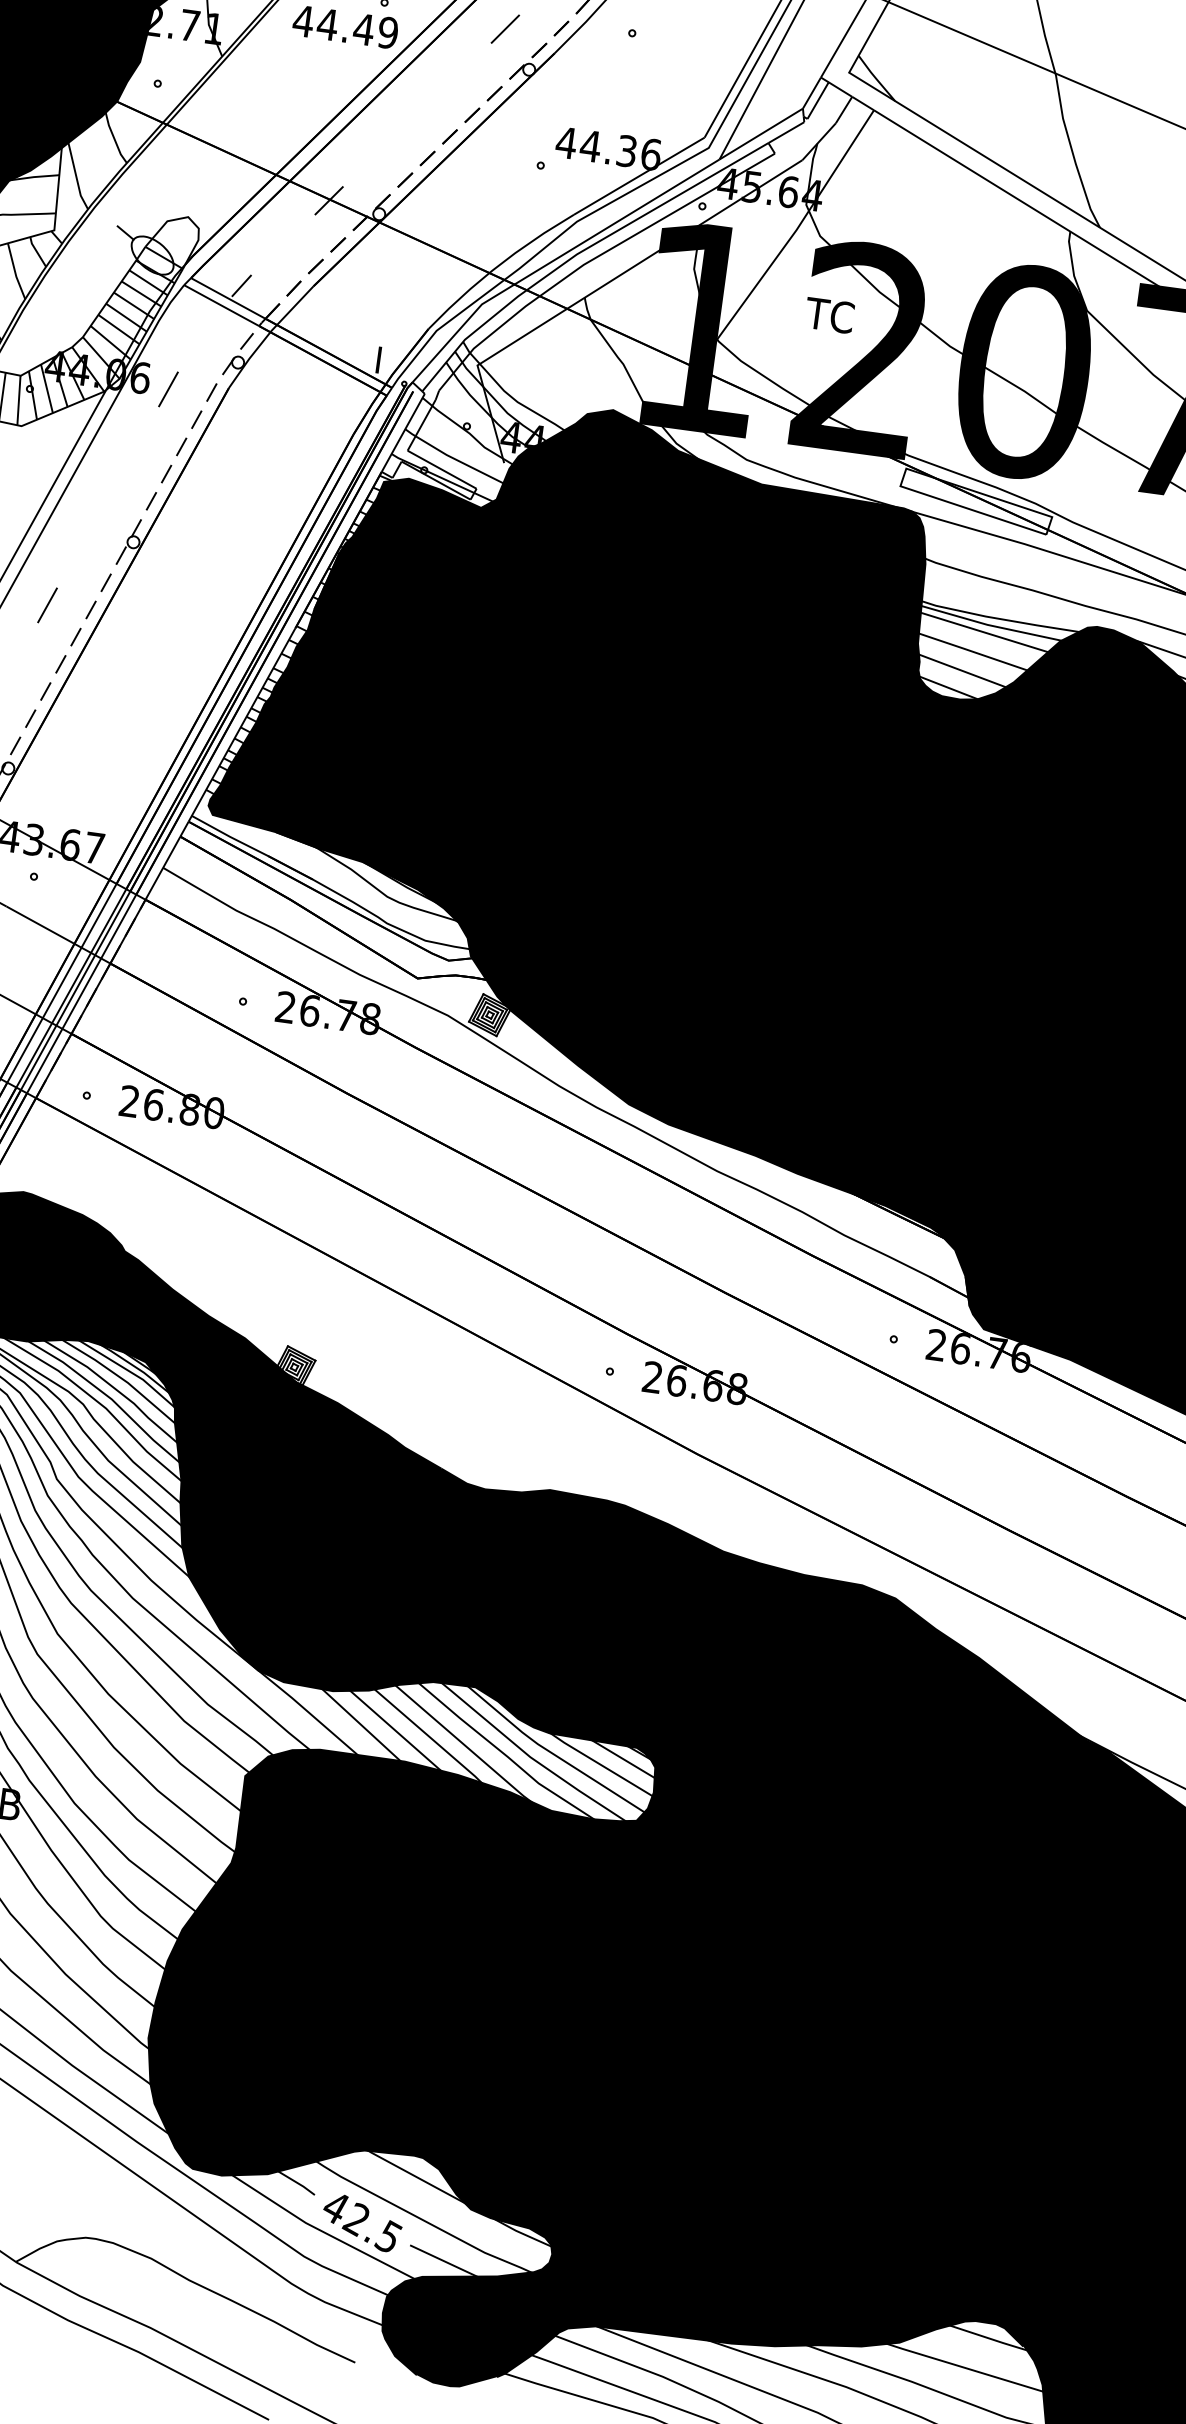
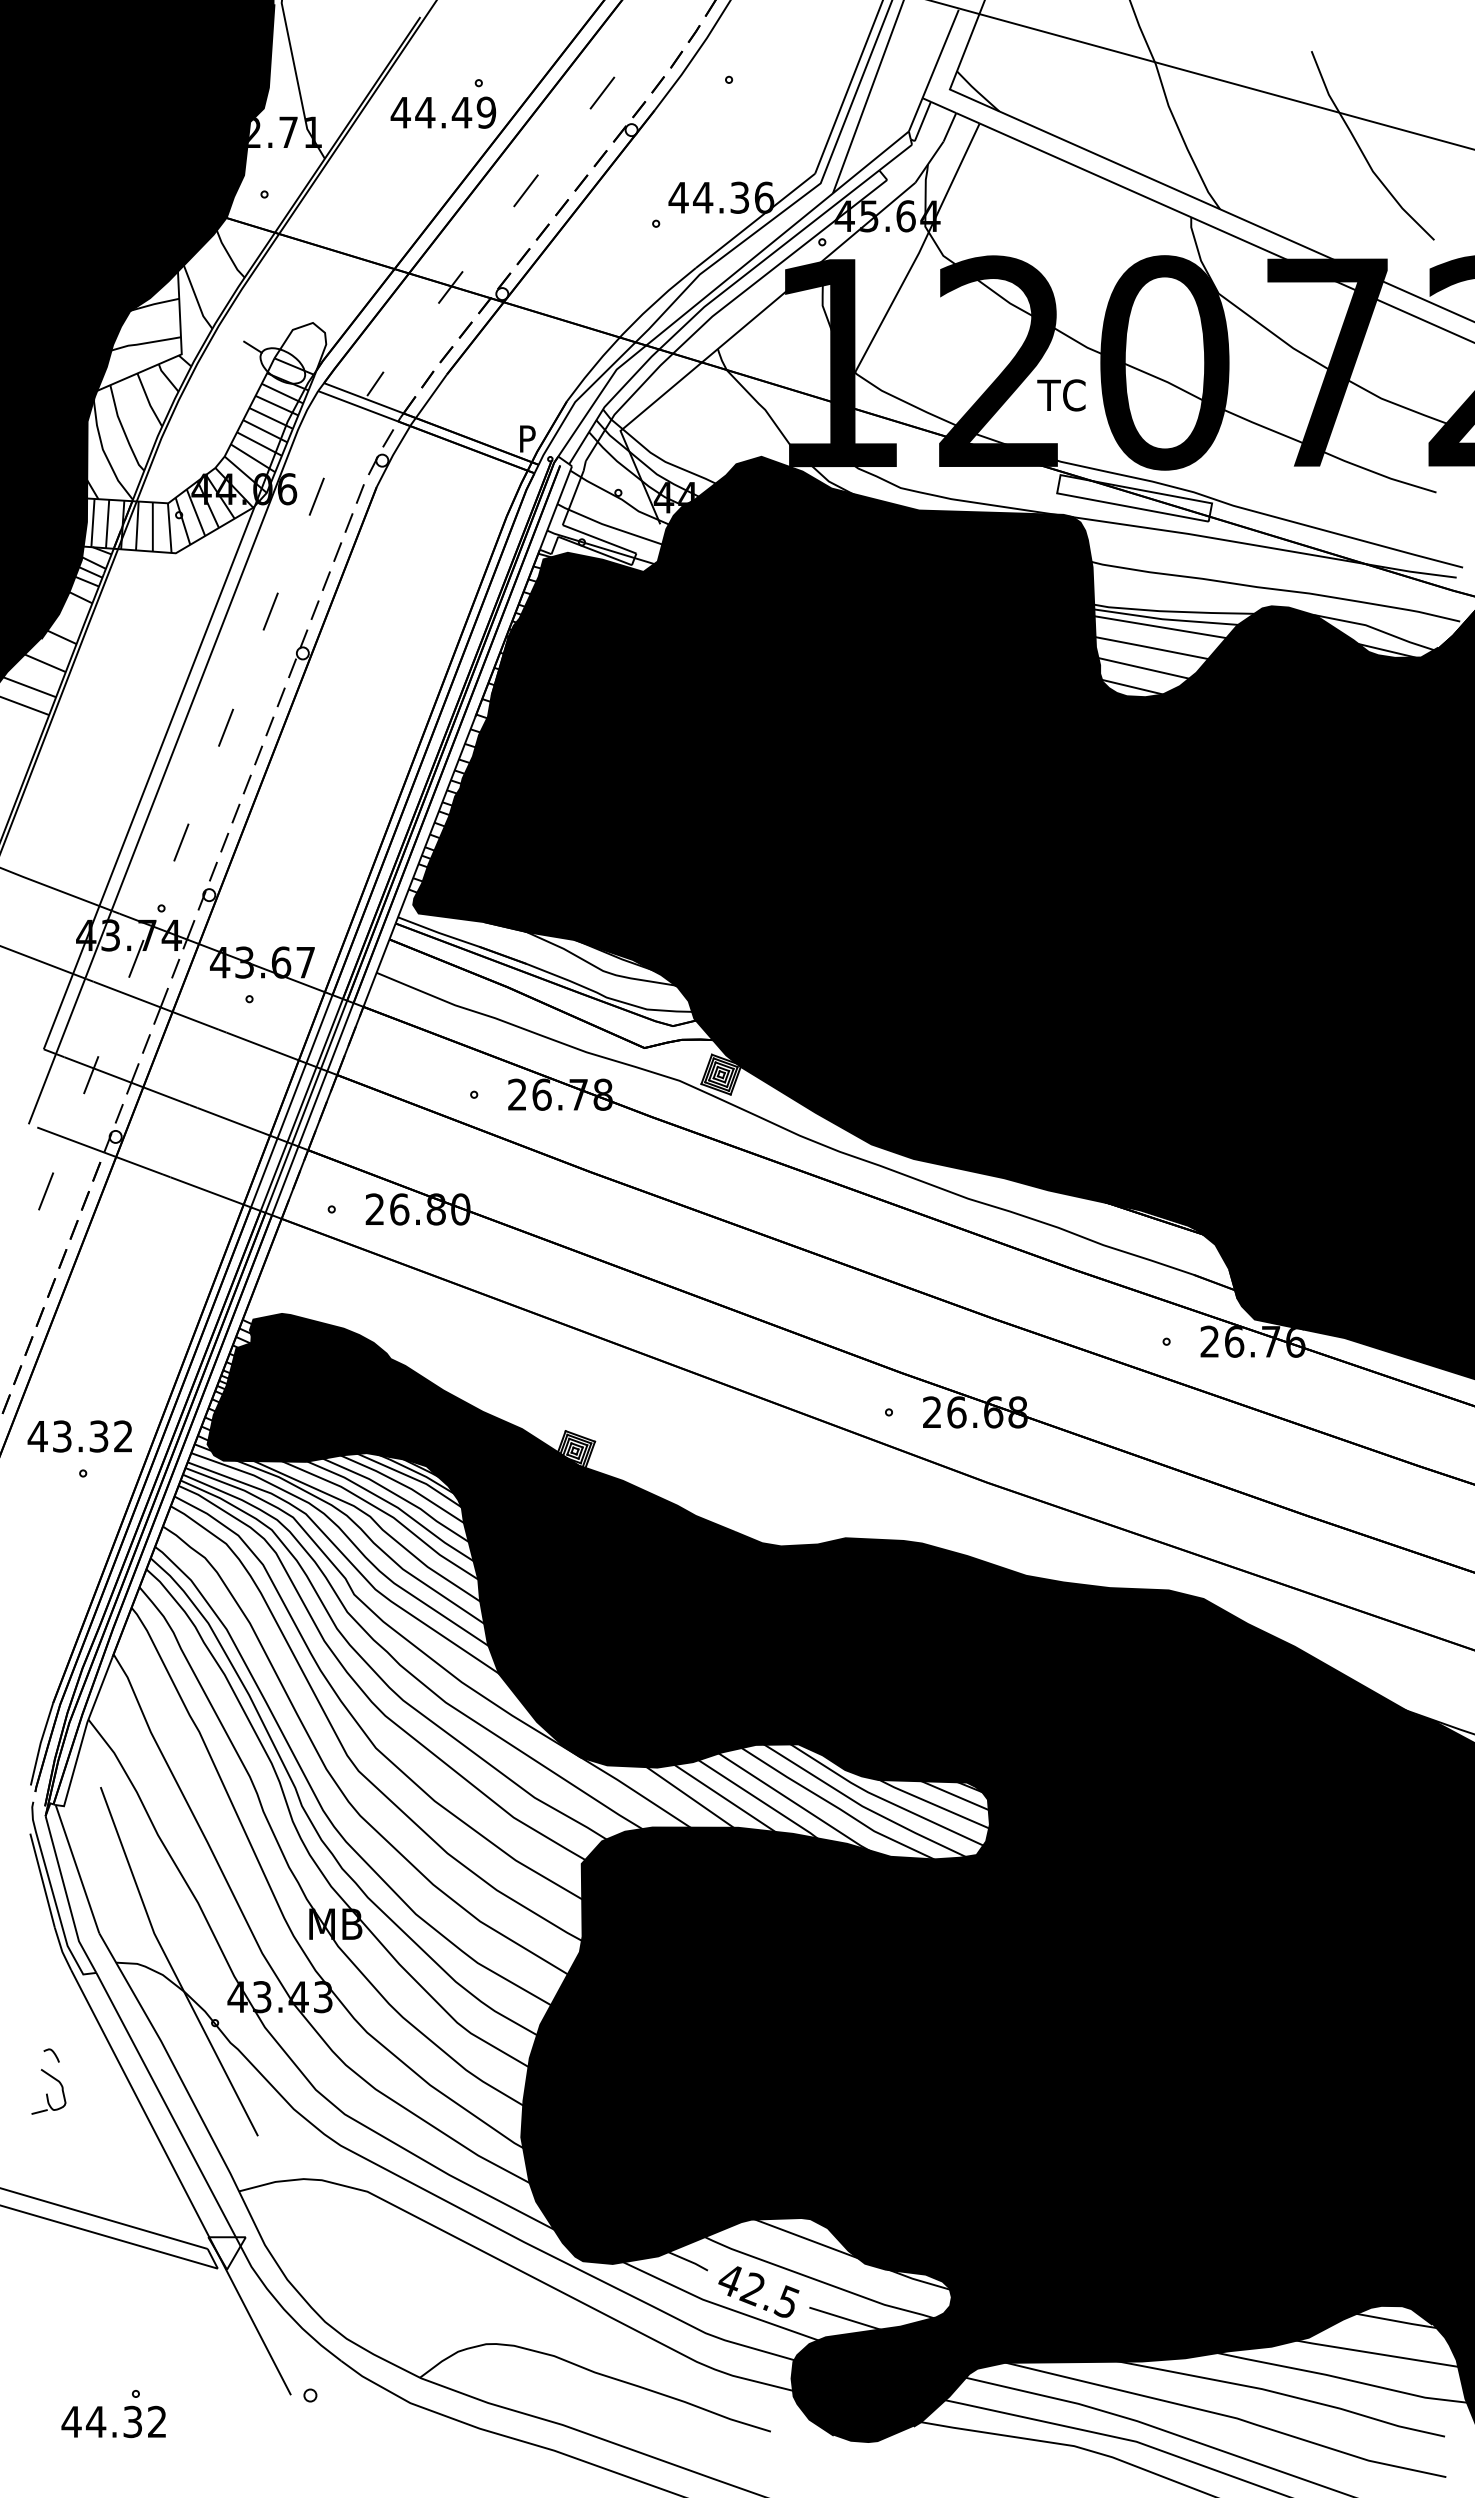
line: (416, 115) -> (525, 190), added
text: (829, 315) -> (1061, 395), moved
text: (387, 355) -> (529, 433), I -> P
line: (107, 496) -> (270, 611), added

